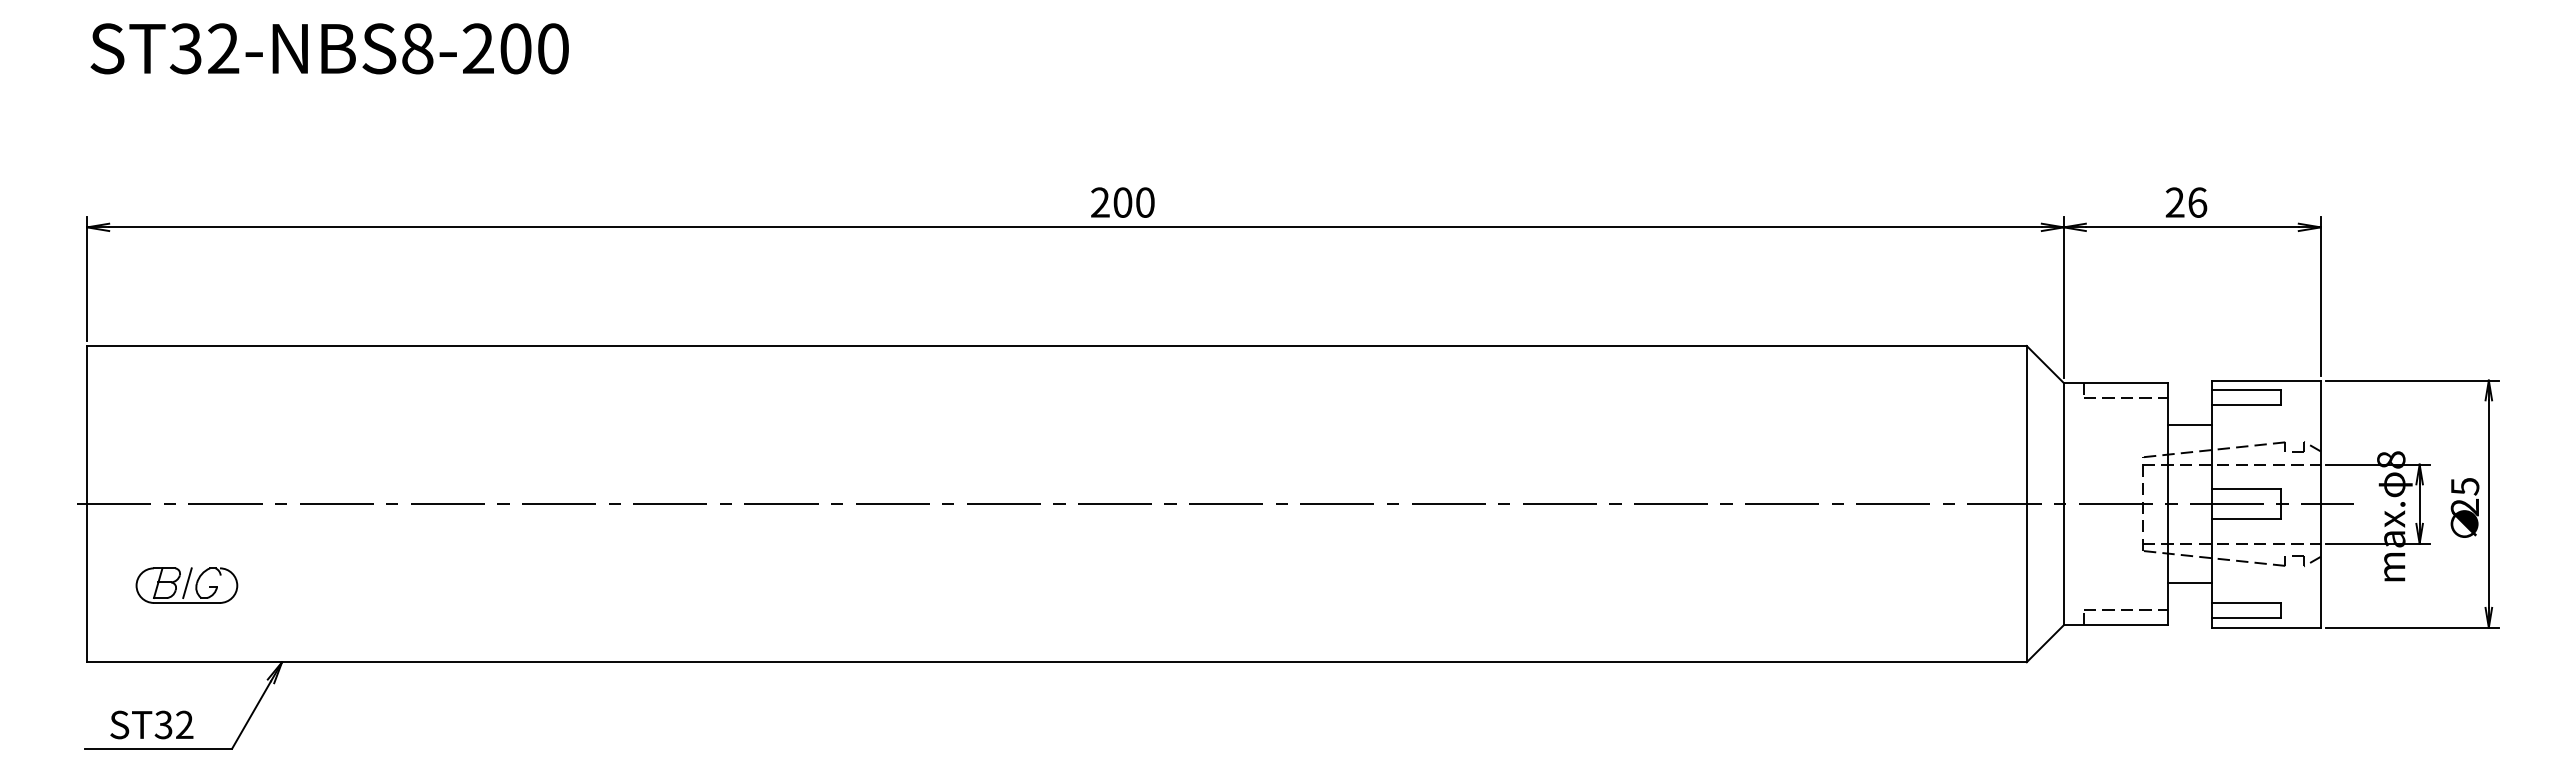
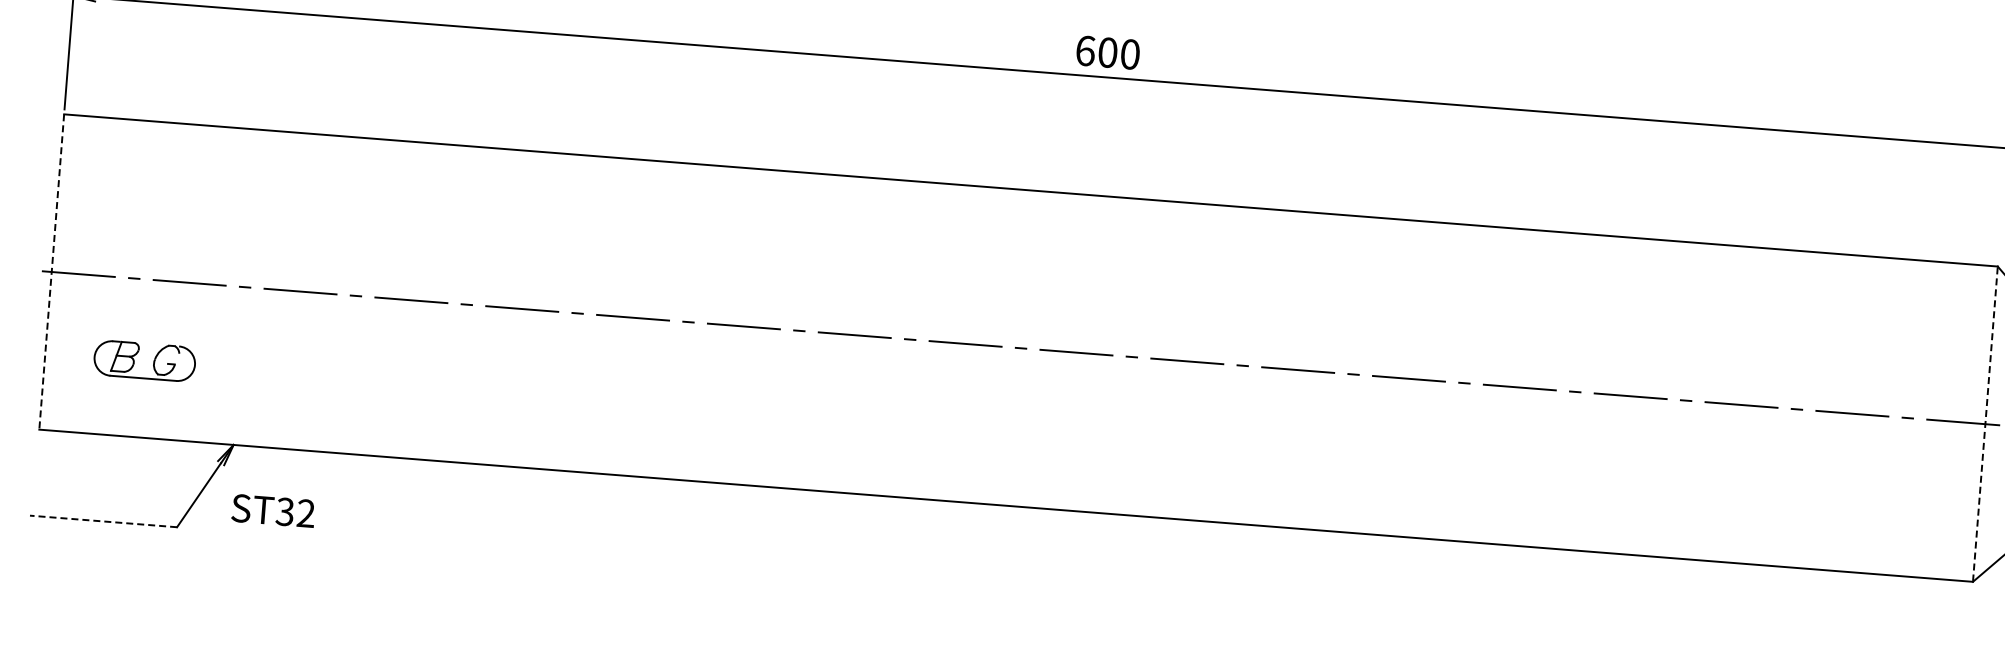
text: (1100, 202) -> (1085, 50), 200 -> 600
line: (87, 504) -> (52, 272), solid -> dashed
line: (2026, 504) -> (1985, 424), solid -> dashed
line: (187, 583) -> (145, 359), removed
text: (151, 724) -> (273, 510), moved
line: (158, 748) -> (103, 521), solid -> dashed

